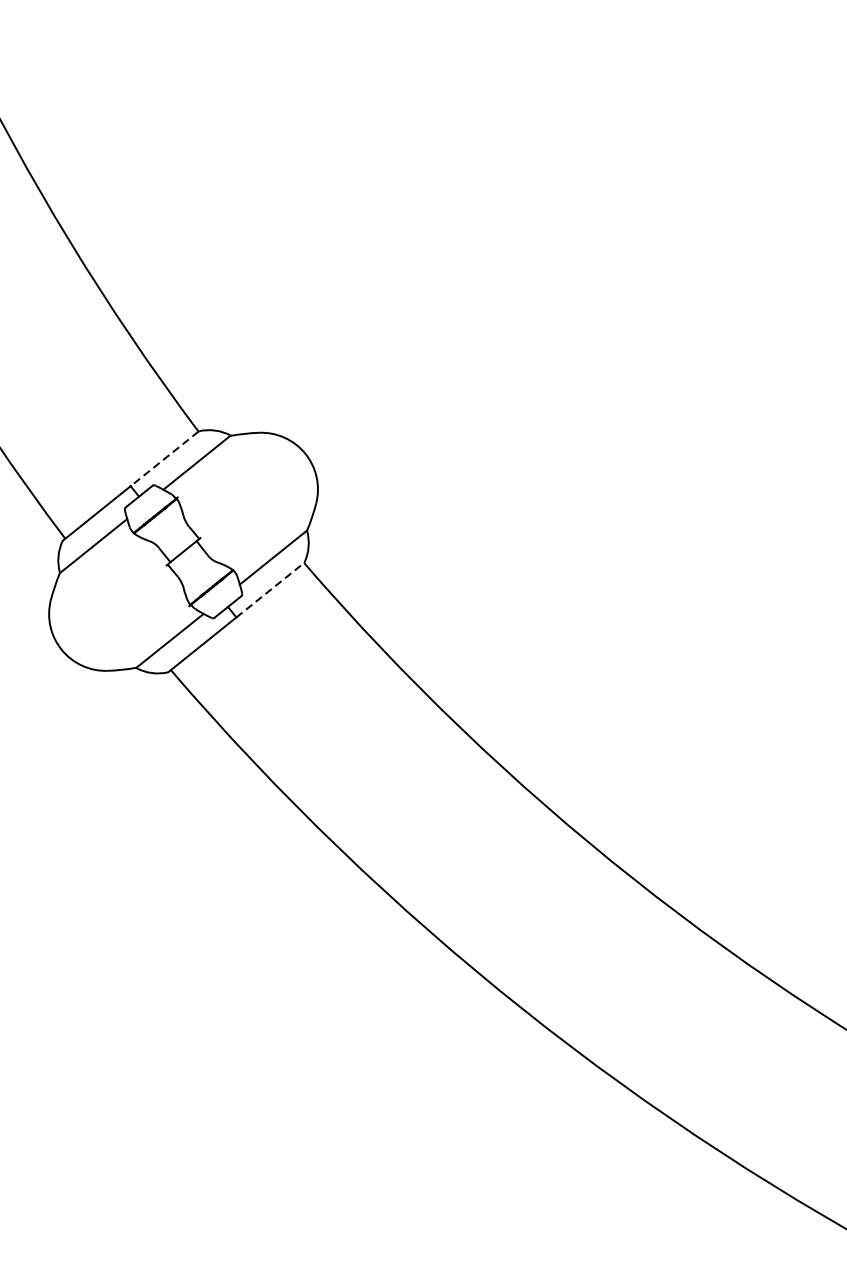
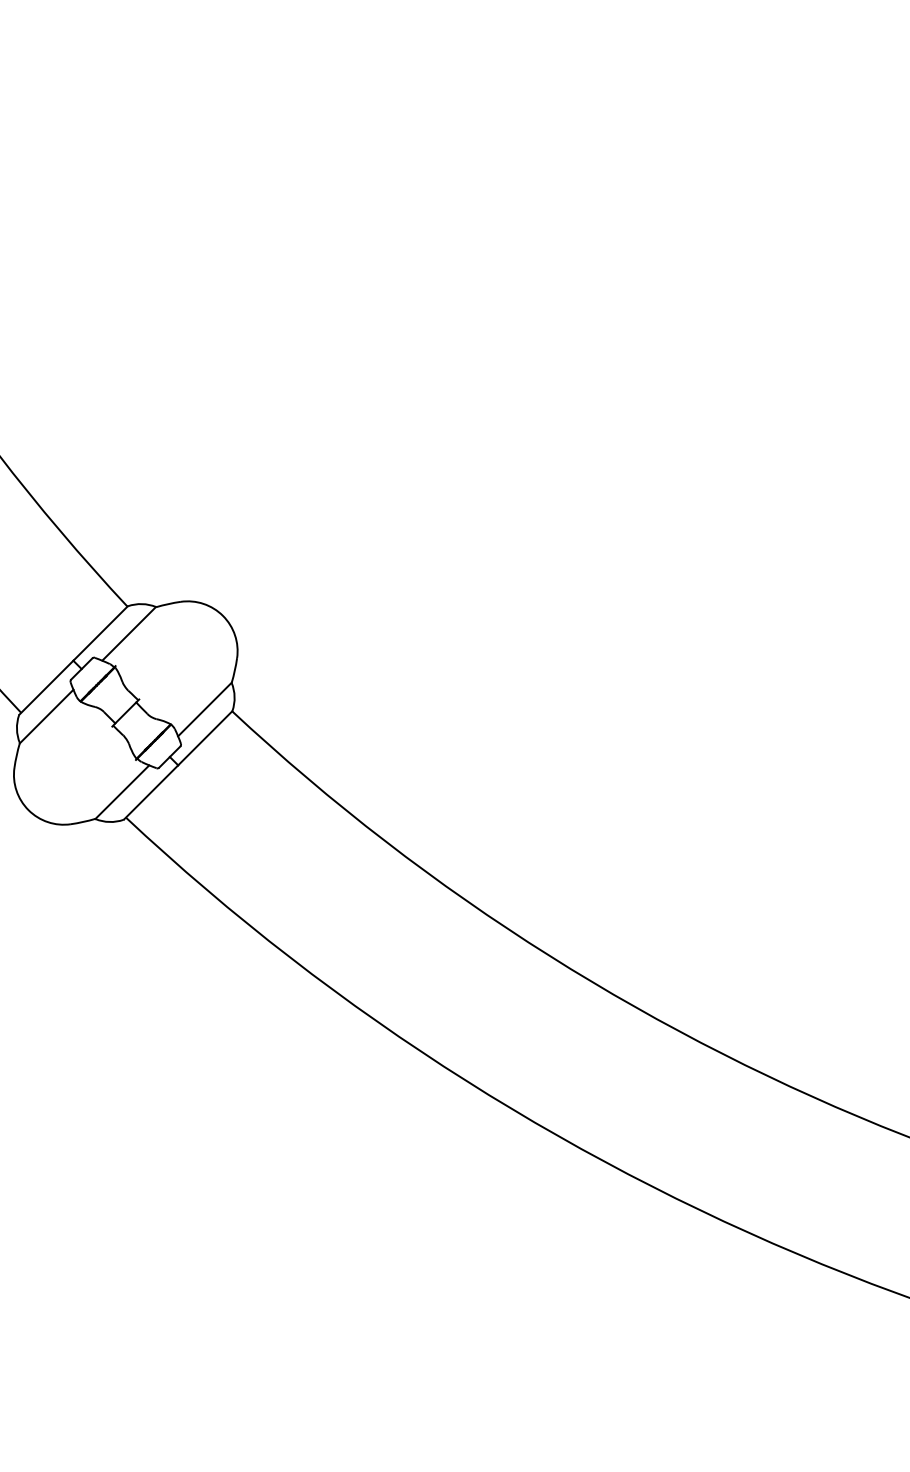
line: (164, 458) -> (100, 633), dashed -> solid
line: (270, 590) -> (205, 738), dashed -> solid

